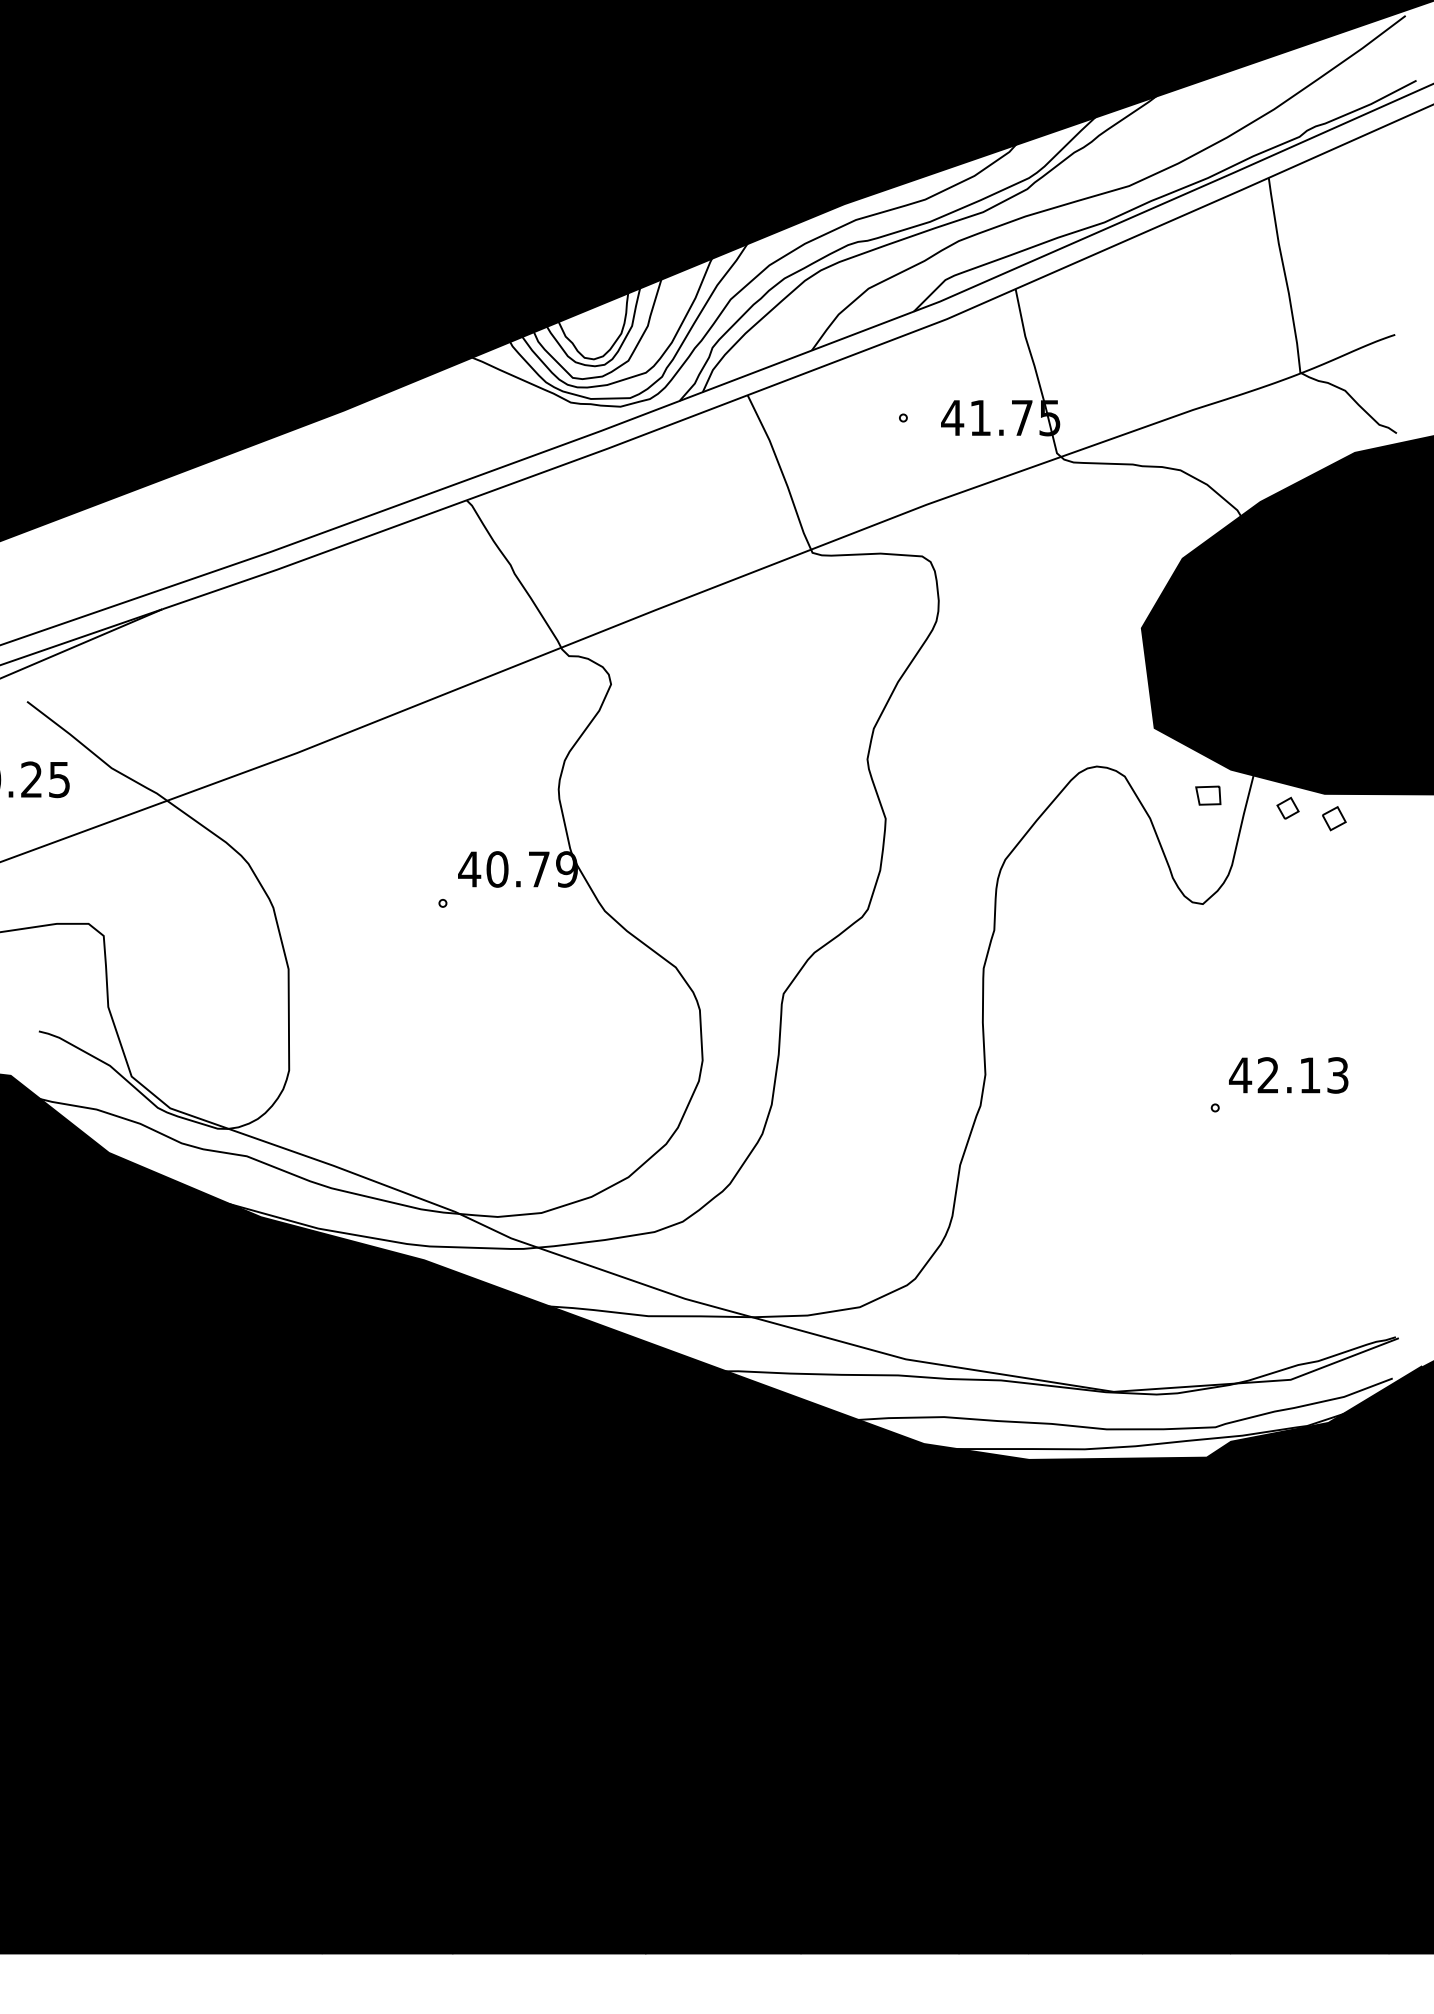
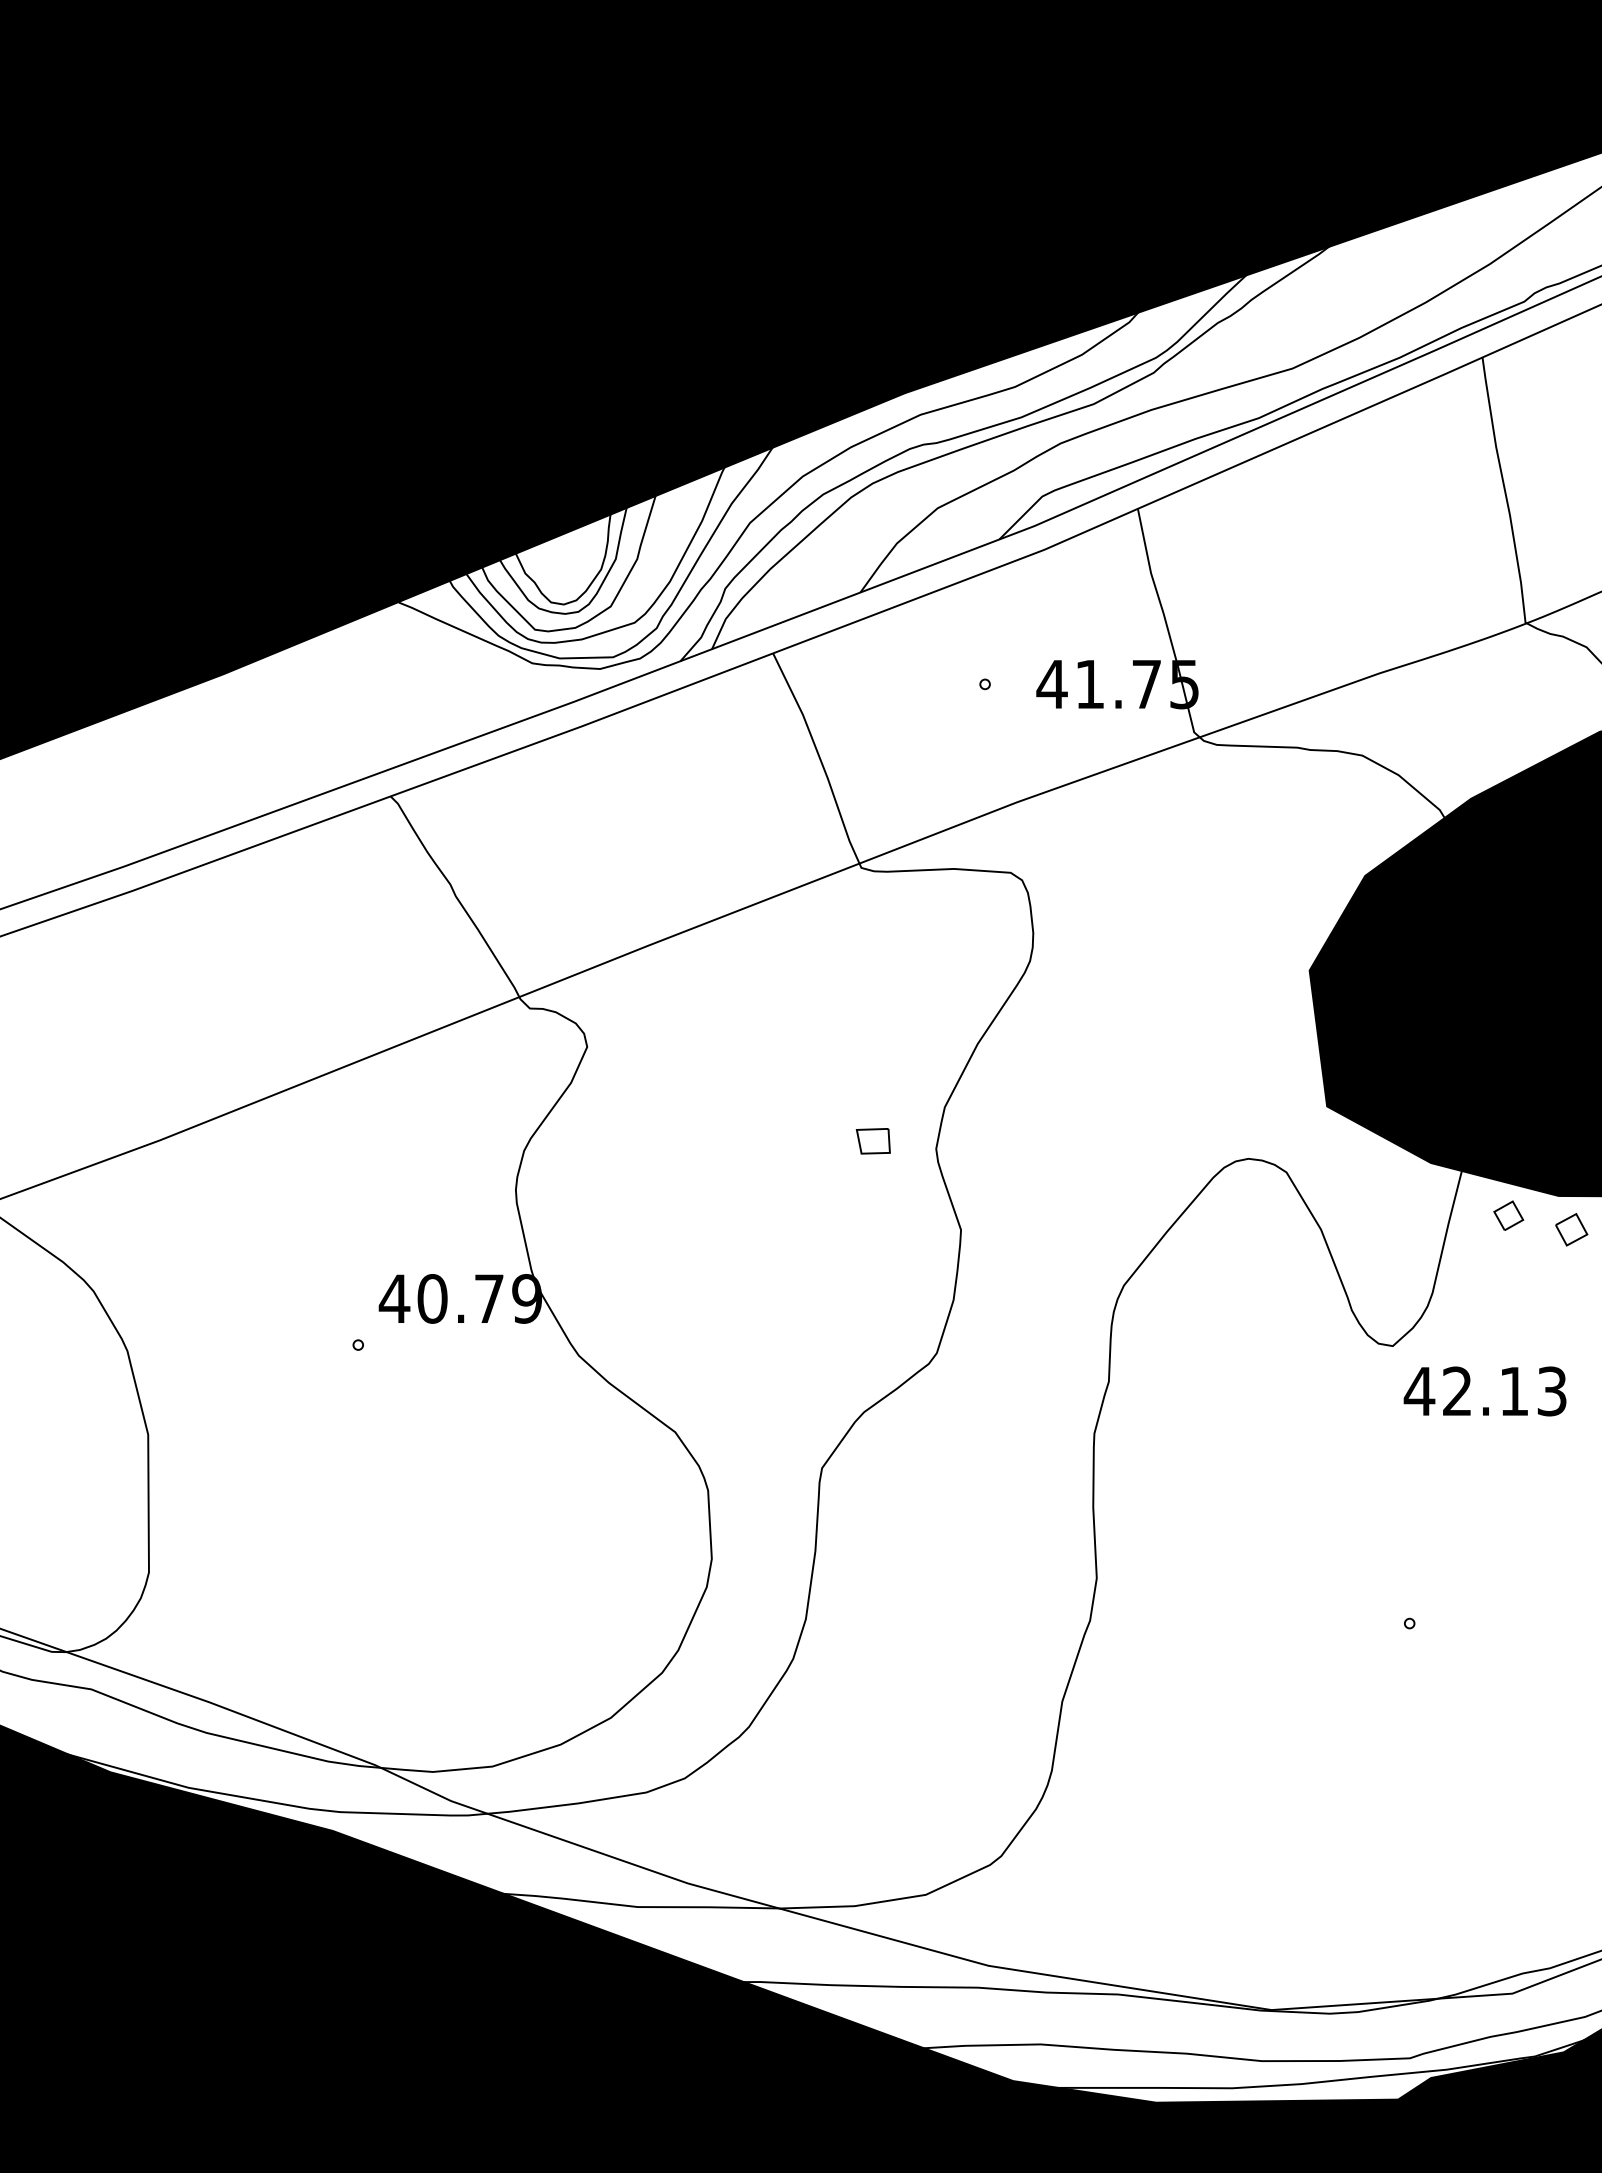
part: (1208, 795) -> (873, 1141), moved
text: (1288, 1075) -> (1484, 1391), moved

